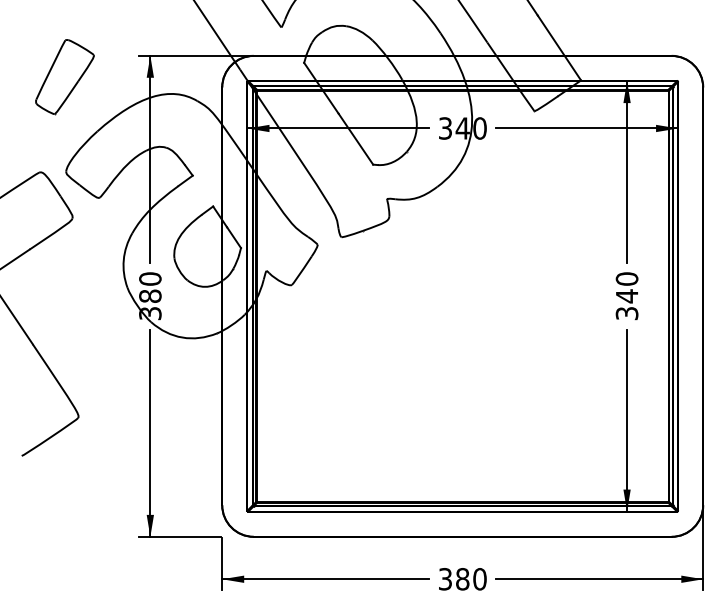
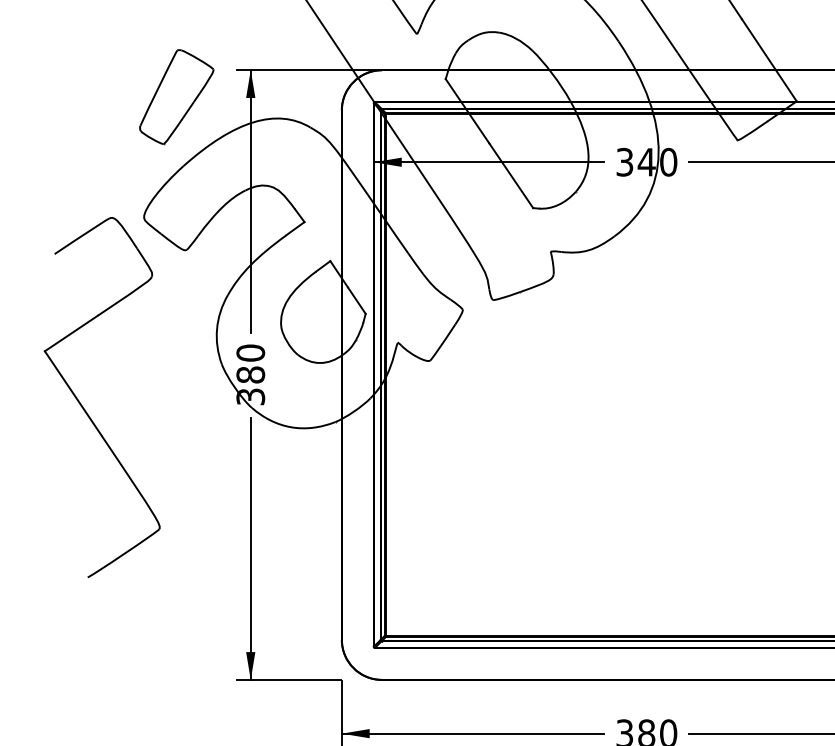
part: (64, 77) -> (176, 97), moved

